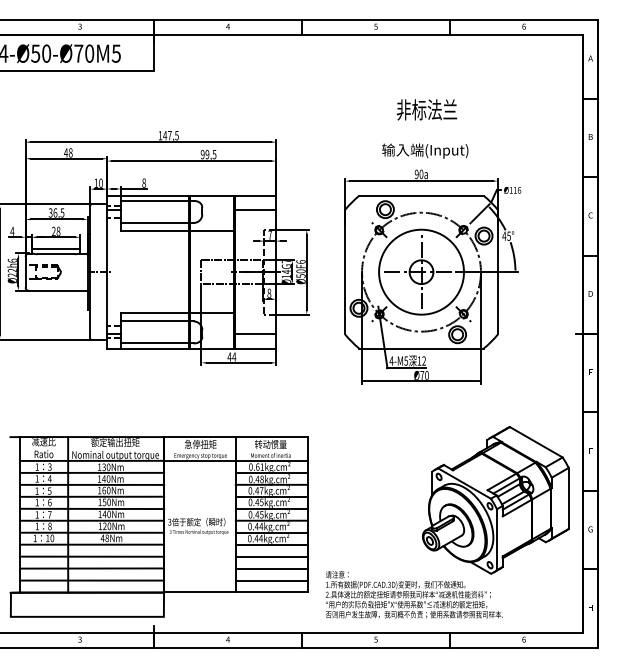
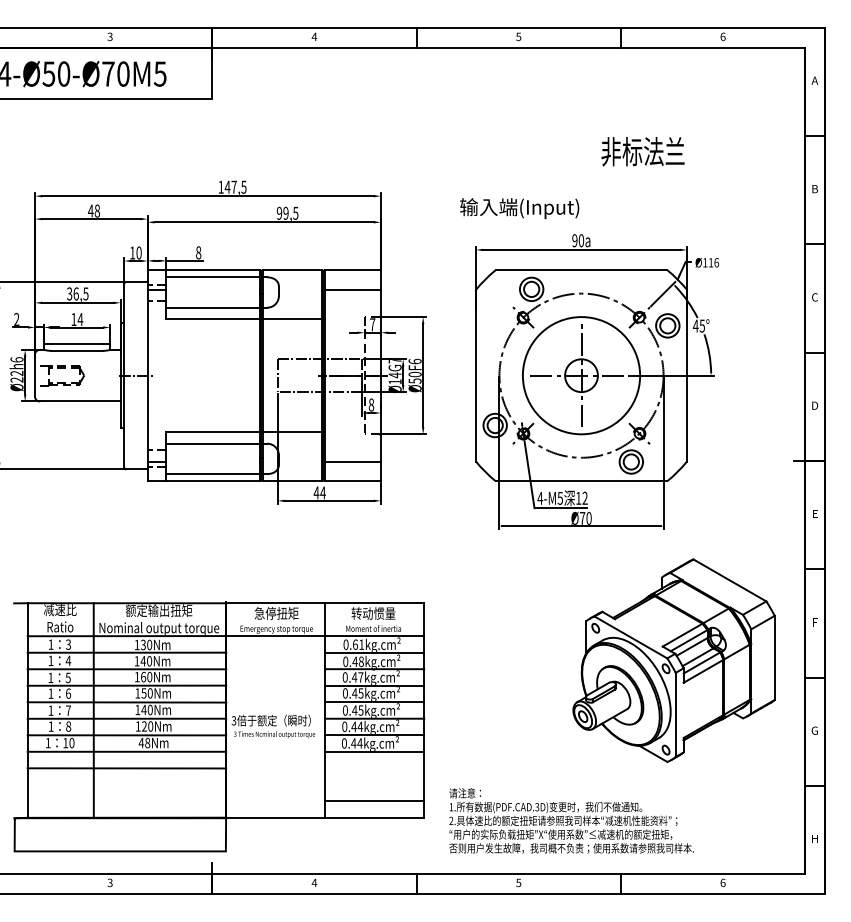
text: (426, 109) -> (642, 151), moved
text: (425, 151) -> (519, 208), moved
text: (12, 230) -> (16, 318), 4 -> 2
text: (56, 231) -> (77, 319), 28 -> 14
part: (495, 500) -> (673, 660), moved
line: (271, 556) -> (374, 768), removed
line: (91, 568) -> (126, 784), removed
line: (271, 568) -> (374, 784), removed
line: (91, 580) -> (126, 801), removed

